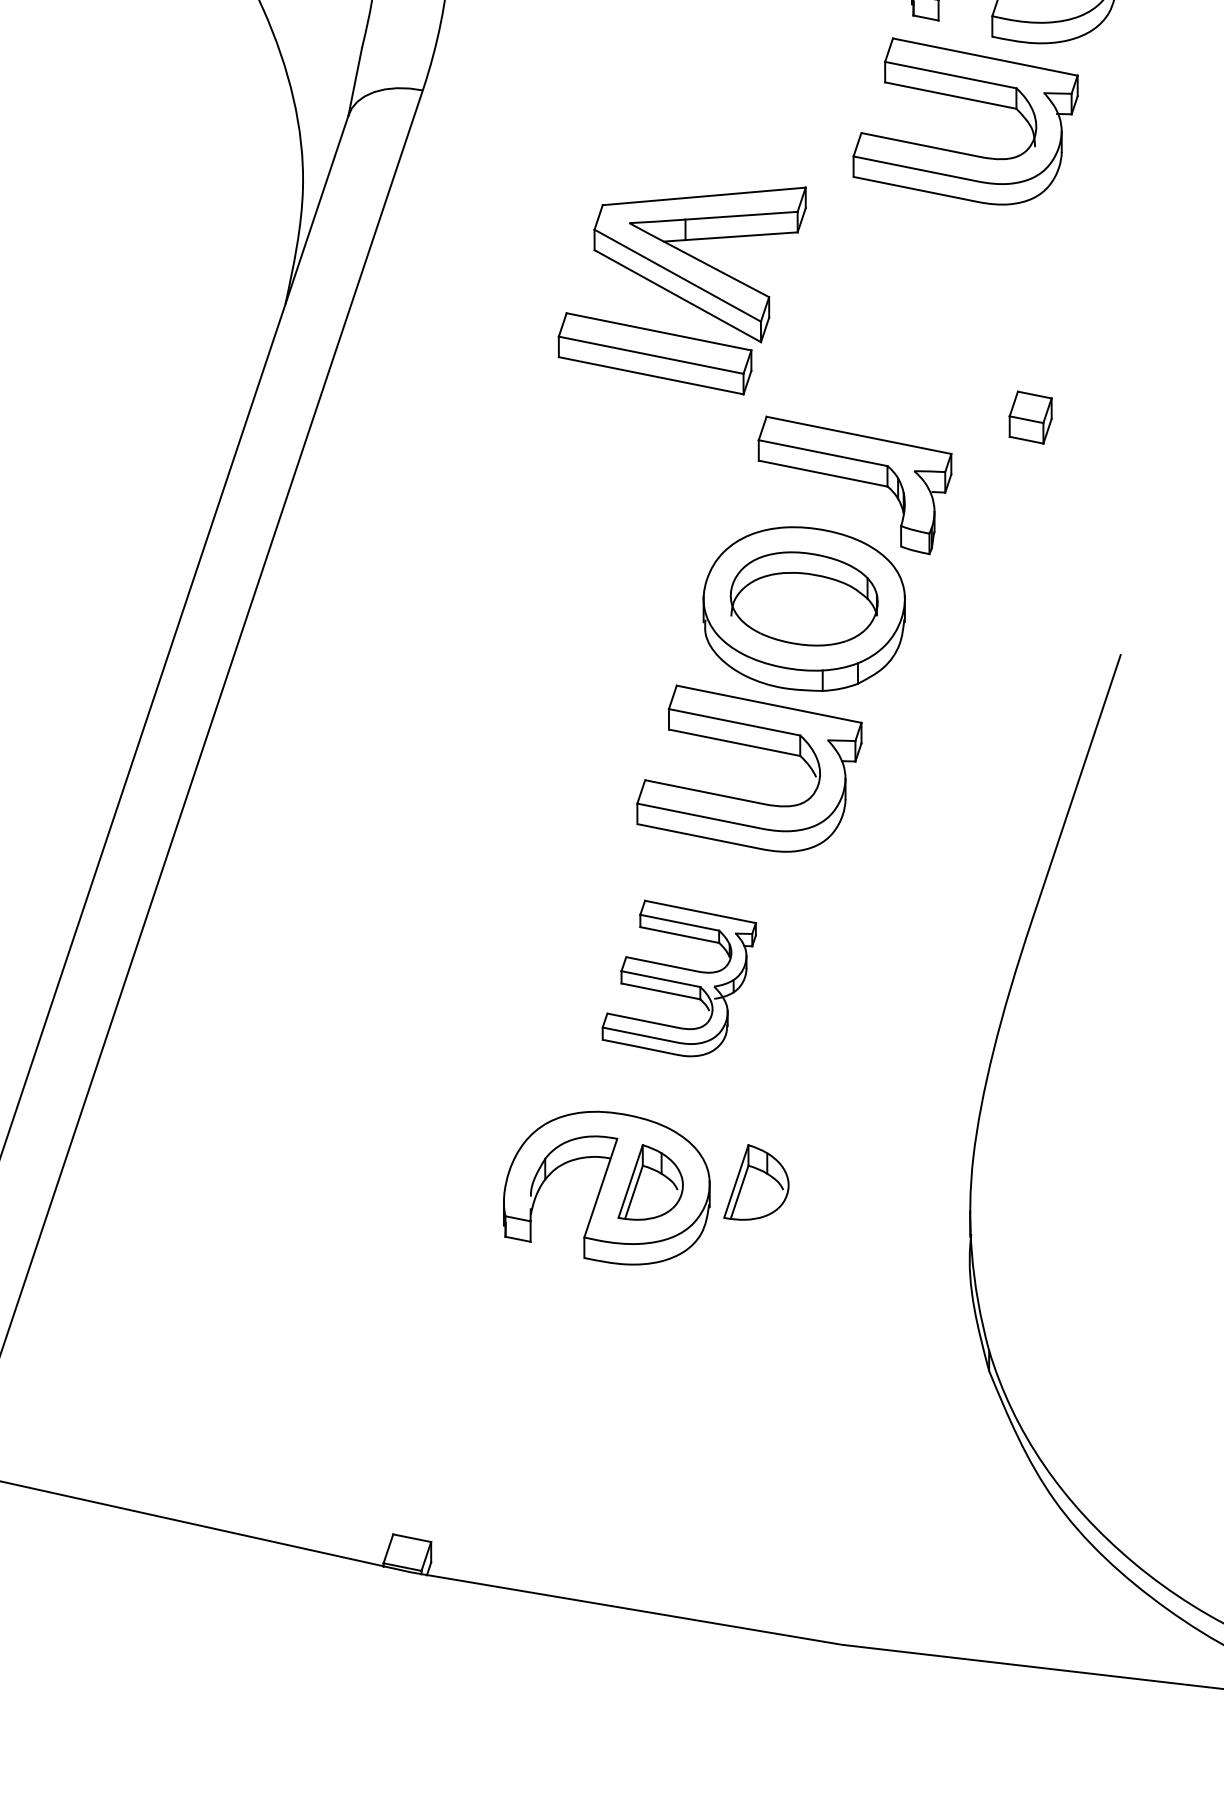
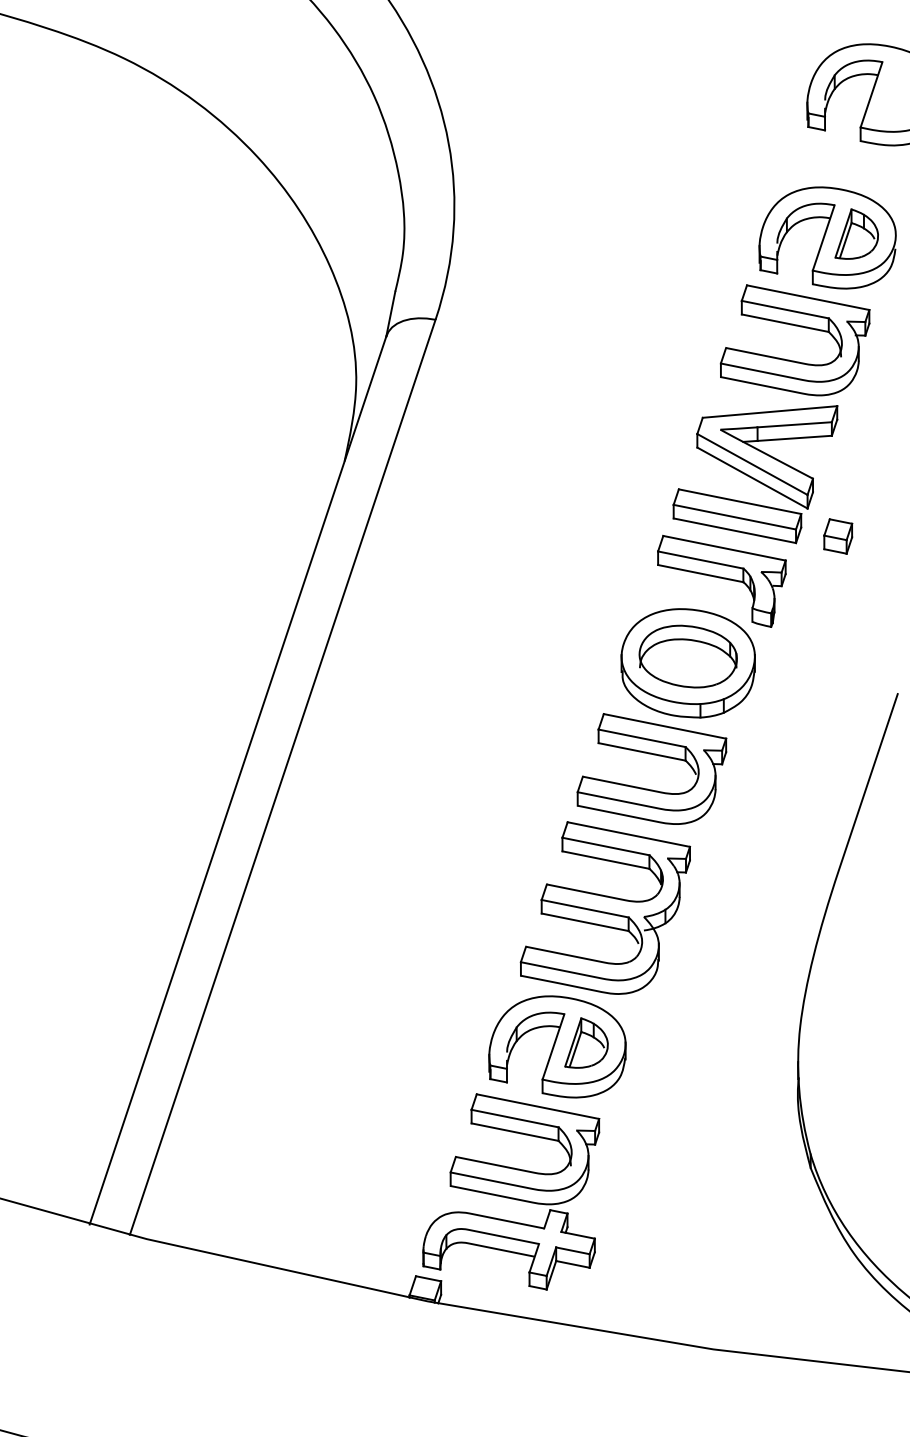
part: (682, 290) -> (755, 474), moved
part: (679, 977) -> (605, 907), size x1.67
part: (756, 1181) -> (656, 1042), removed
part: (537, 1406) -> (511, 1191), added

